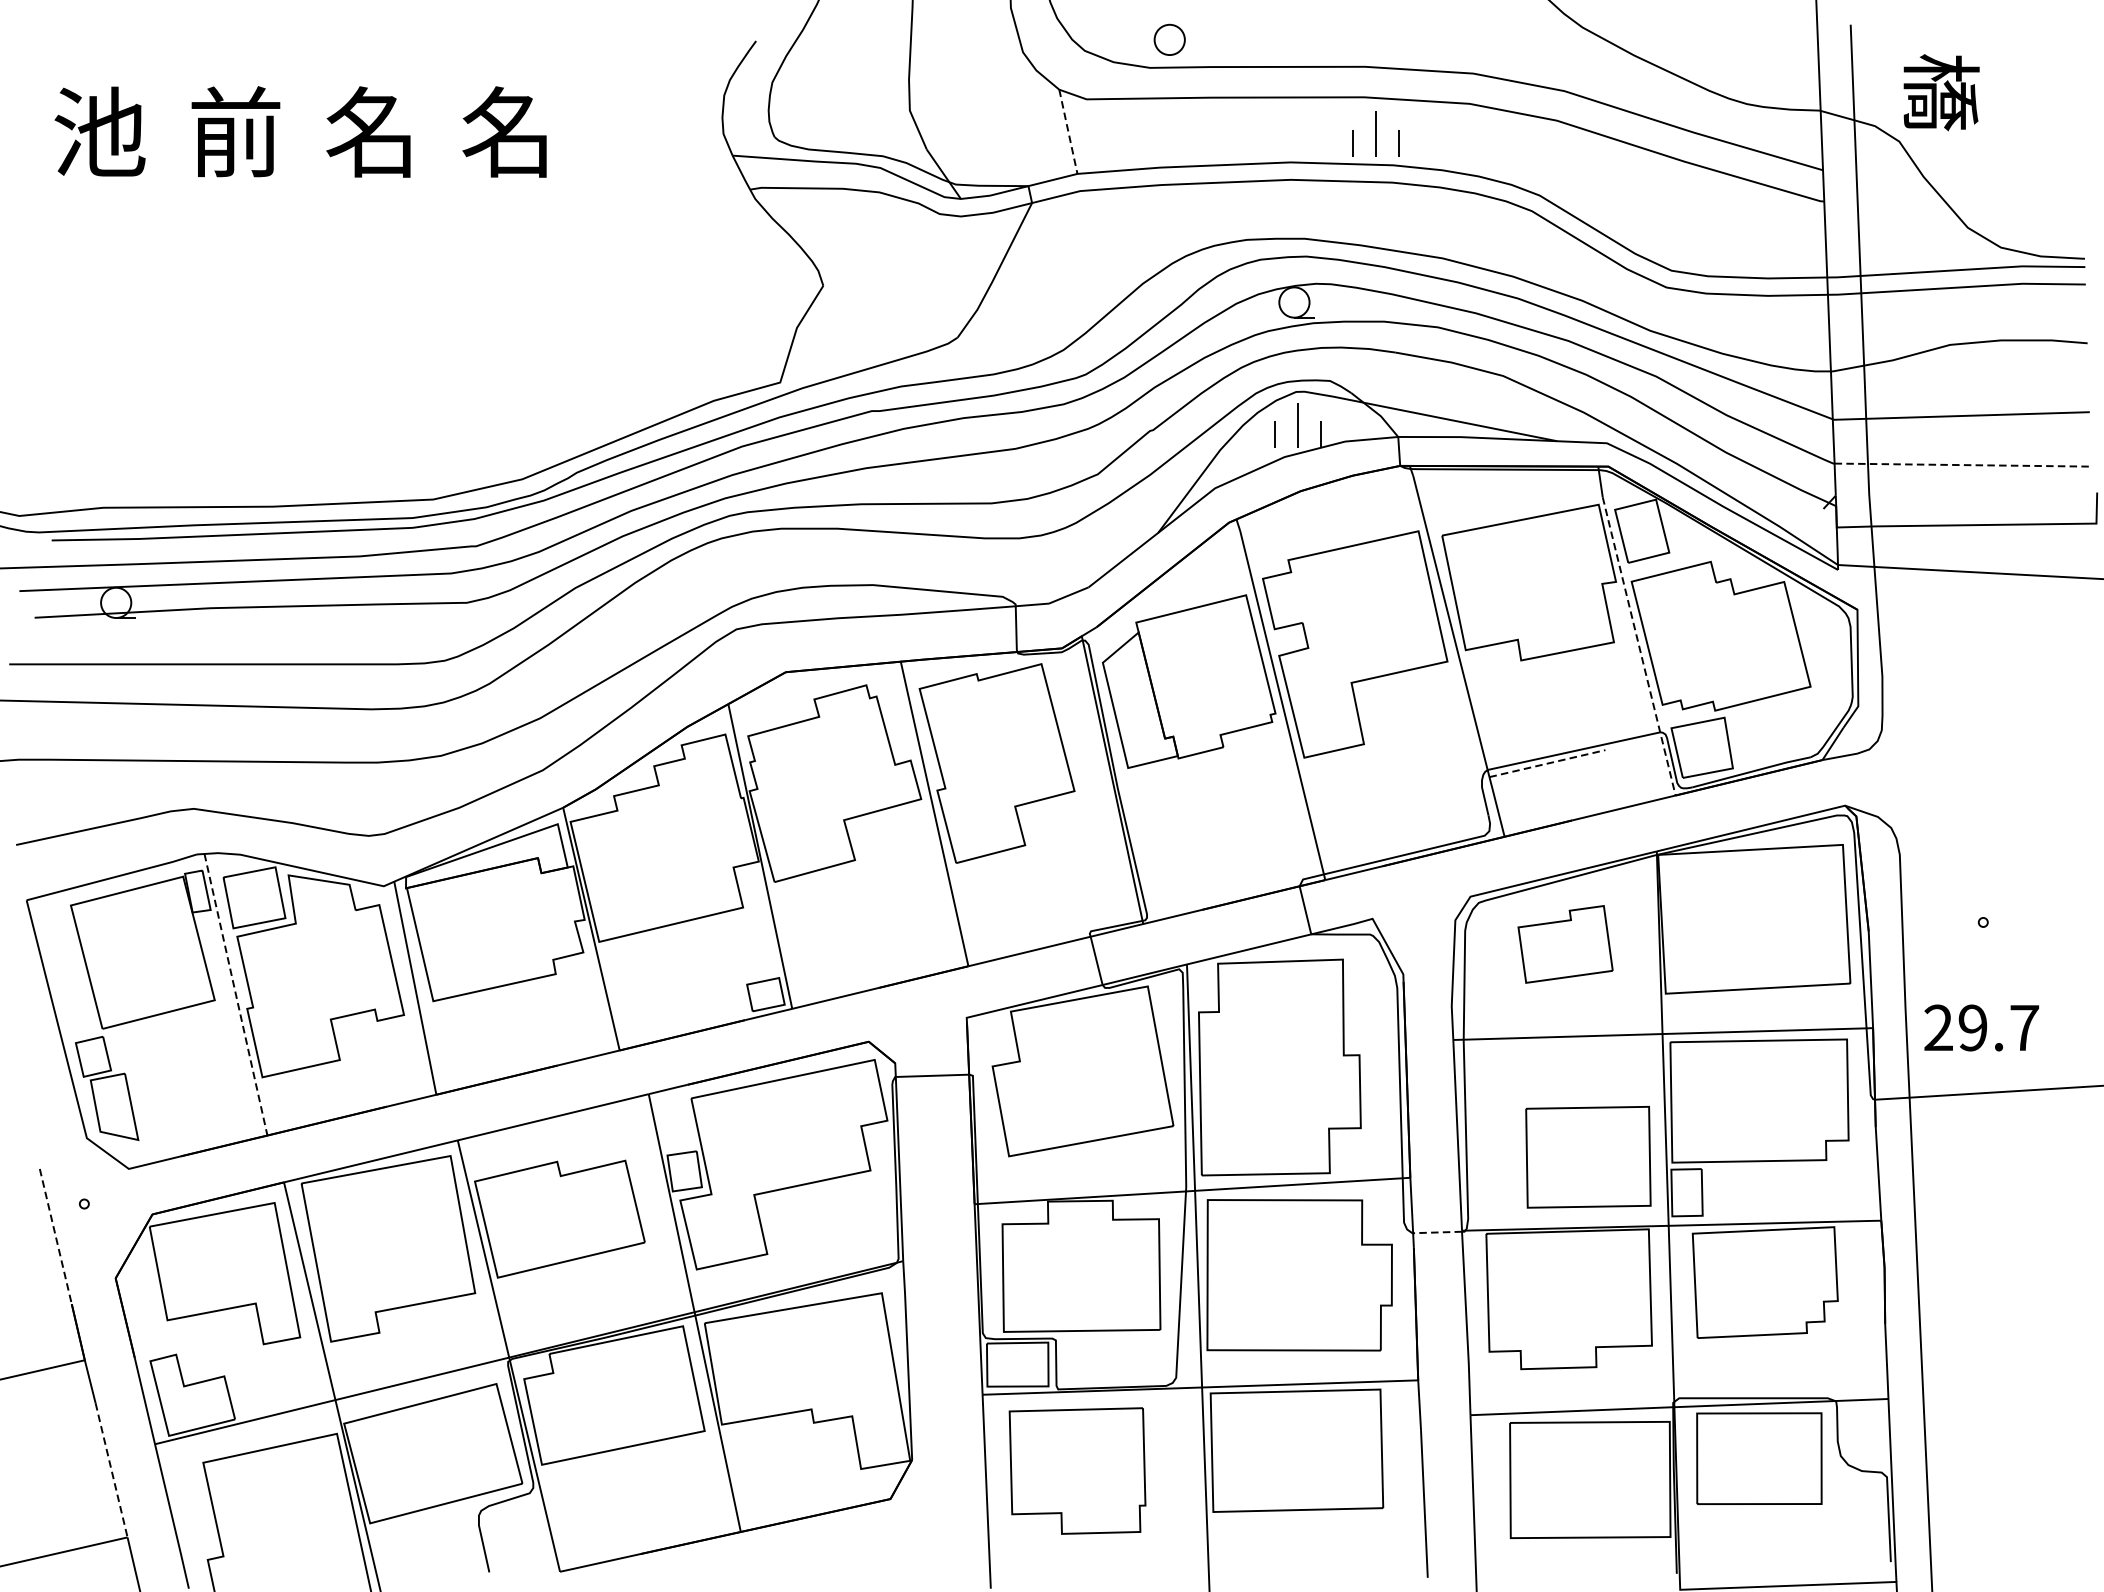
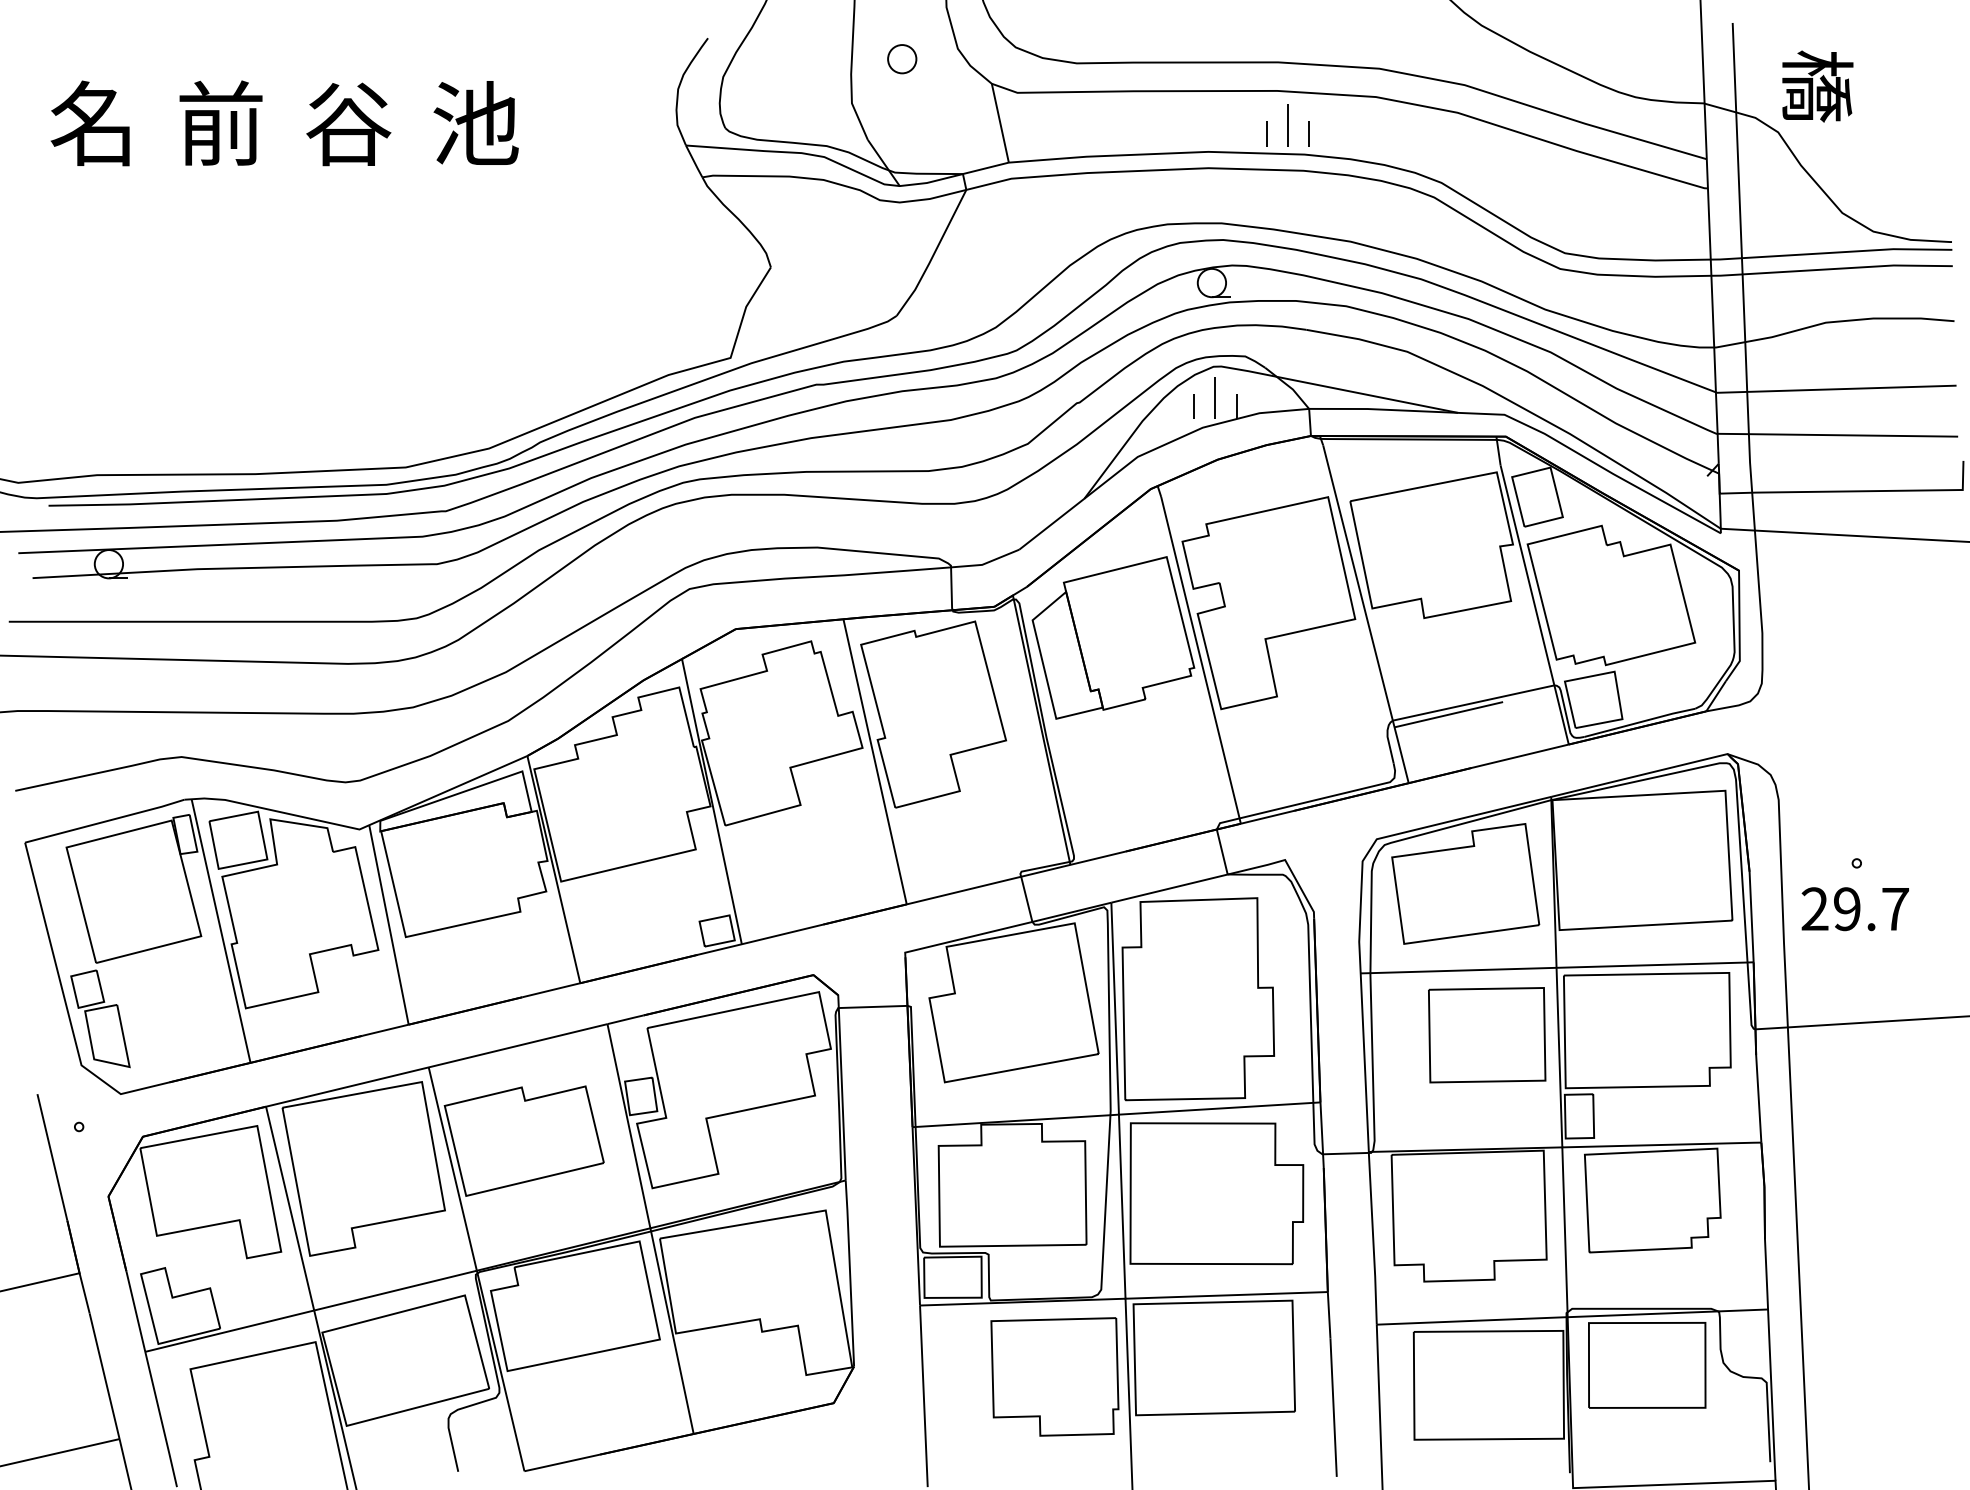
part: (1170, 40) -> (902, 59), moved
text: (99, 132) -> (93, 123), 池 -> 名
text: (372, 132) -> (348, 123), 名 -> 谷
text: (507, 132) -> (475, 123), 名 -> 池
line: (1068, 132) -> (1000, 123), dashed -> solid
line: (1962, 465) -> (1837, 435), dashed -> solid
line: (1638, 646) -> (1534, 605), dashed -> solid
line: (1547, 763) -> (1448, 714), dashed -> solid
part: (1565, 943) -> (1465, 883), size x1.67
line: (236, 995) -> (221, 931), dashed -> solid
text: (1980, 1028) -> (1854, 909), moved
part: (1588, 1157) -> (1487, 1035), moved
line: (1437, 1232) -> (1345, 1153), dashed -> solid
line: (55, 1236) -> (52, 1157), dashed -> solid
line: (111, 1470) -> (104, 1376), dashed -> solid
part: (1077, 1470) -> (1054, 1376), moved

